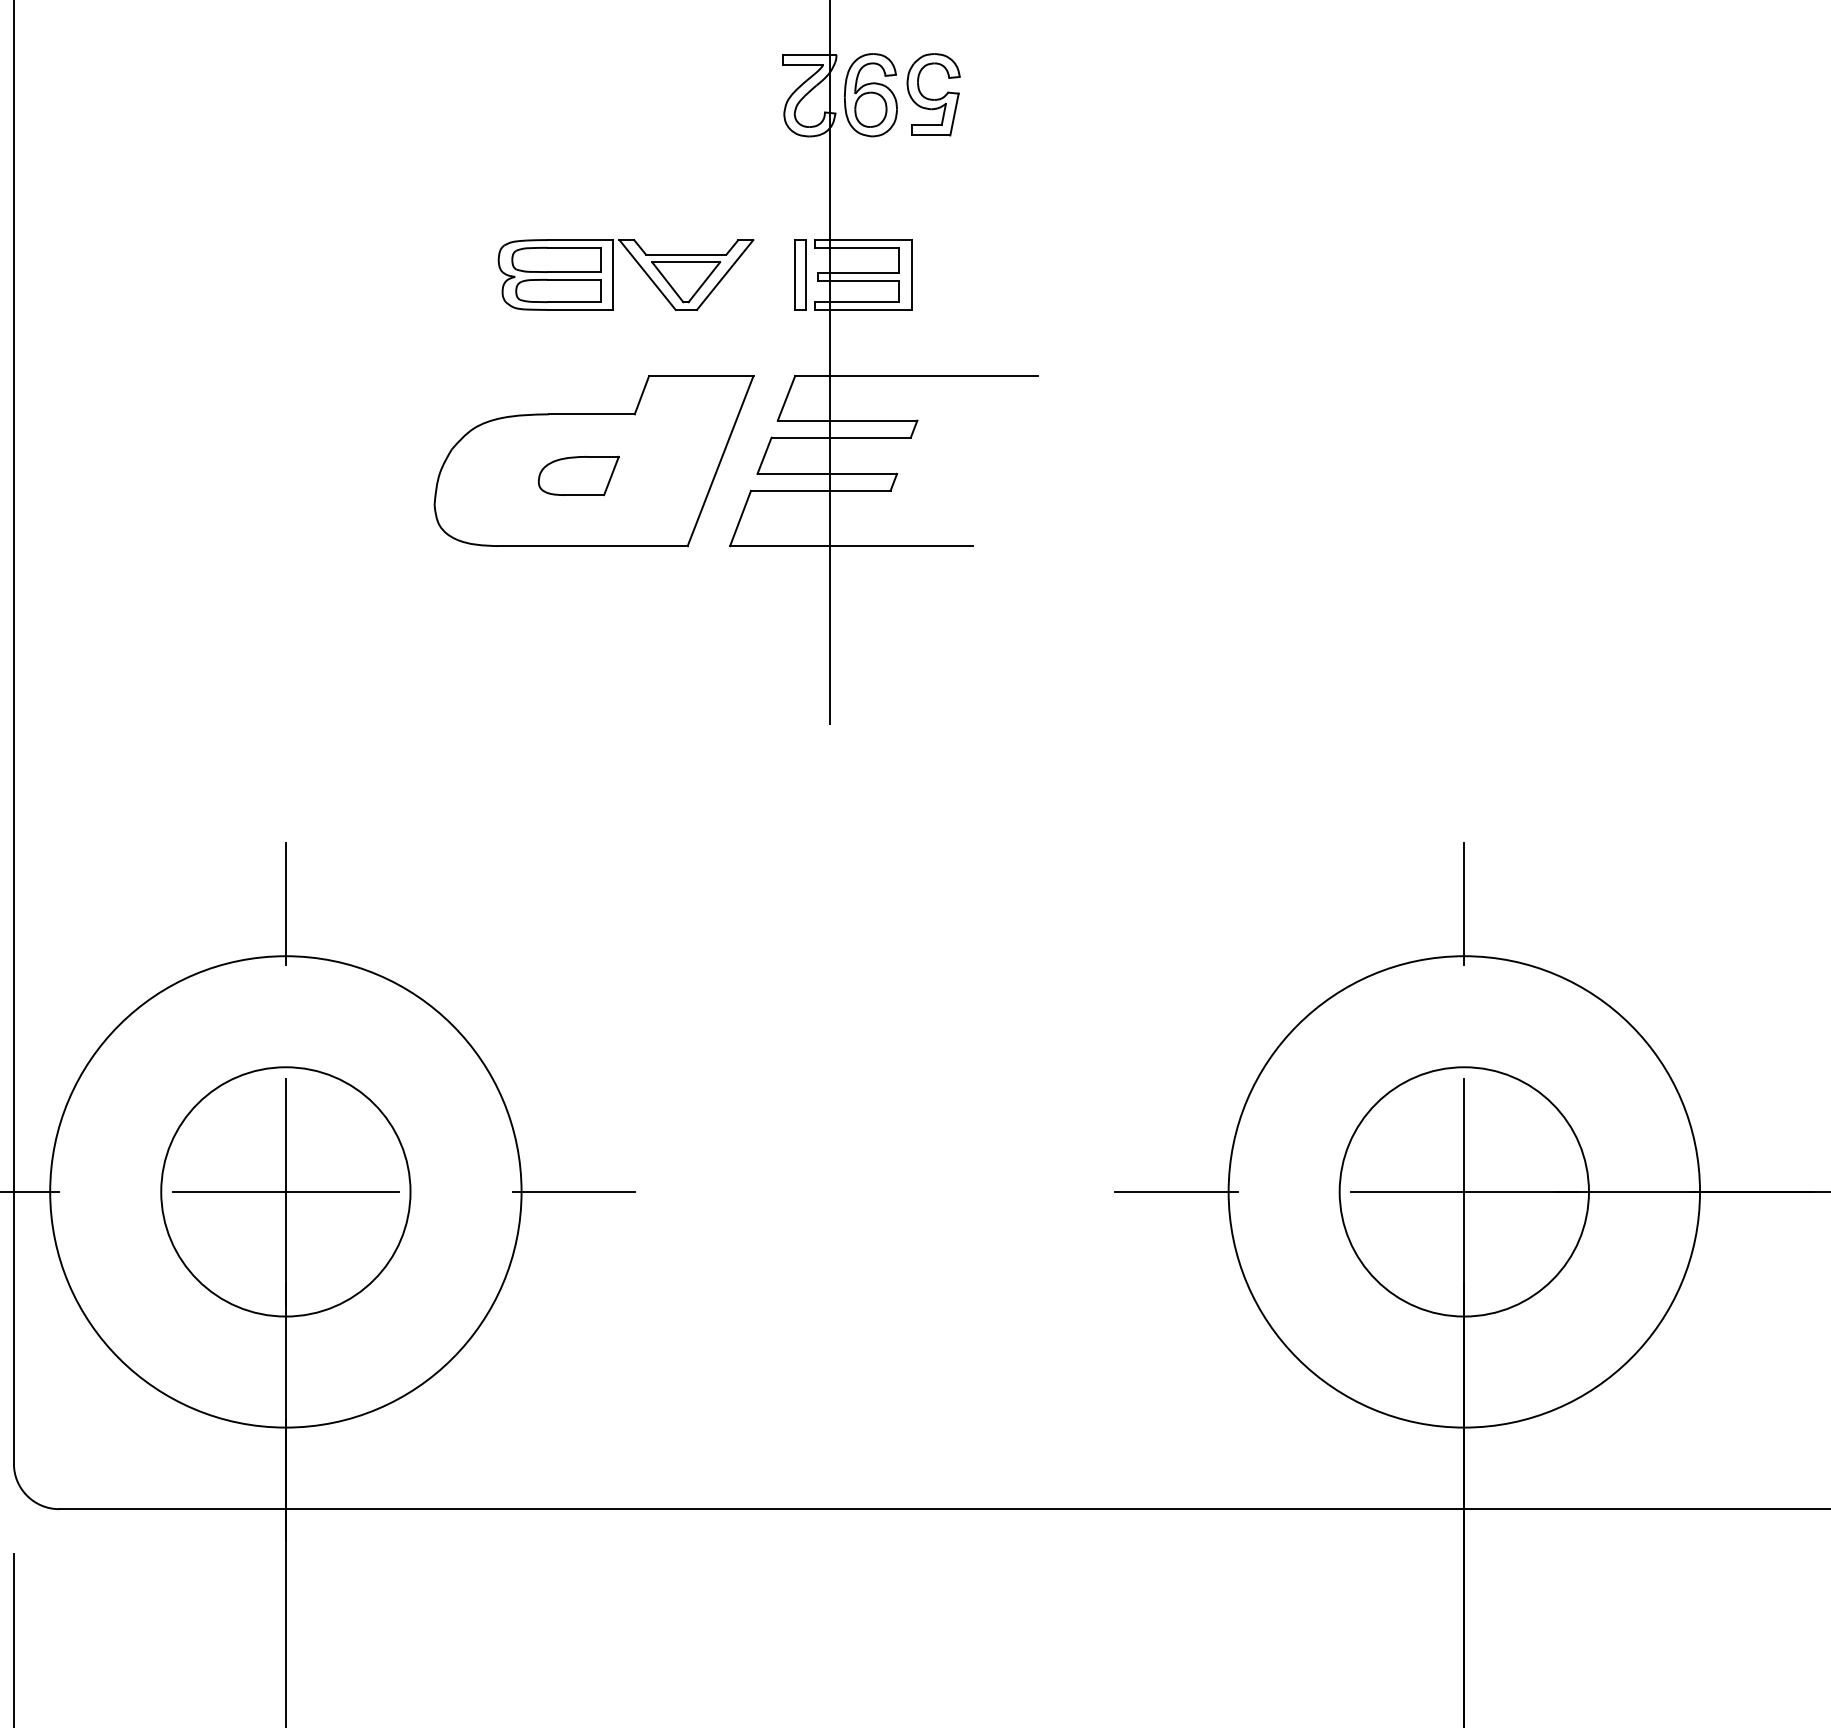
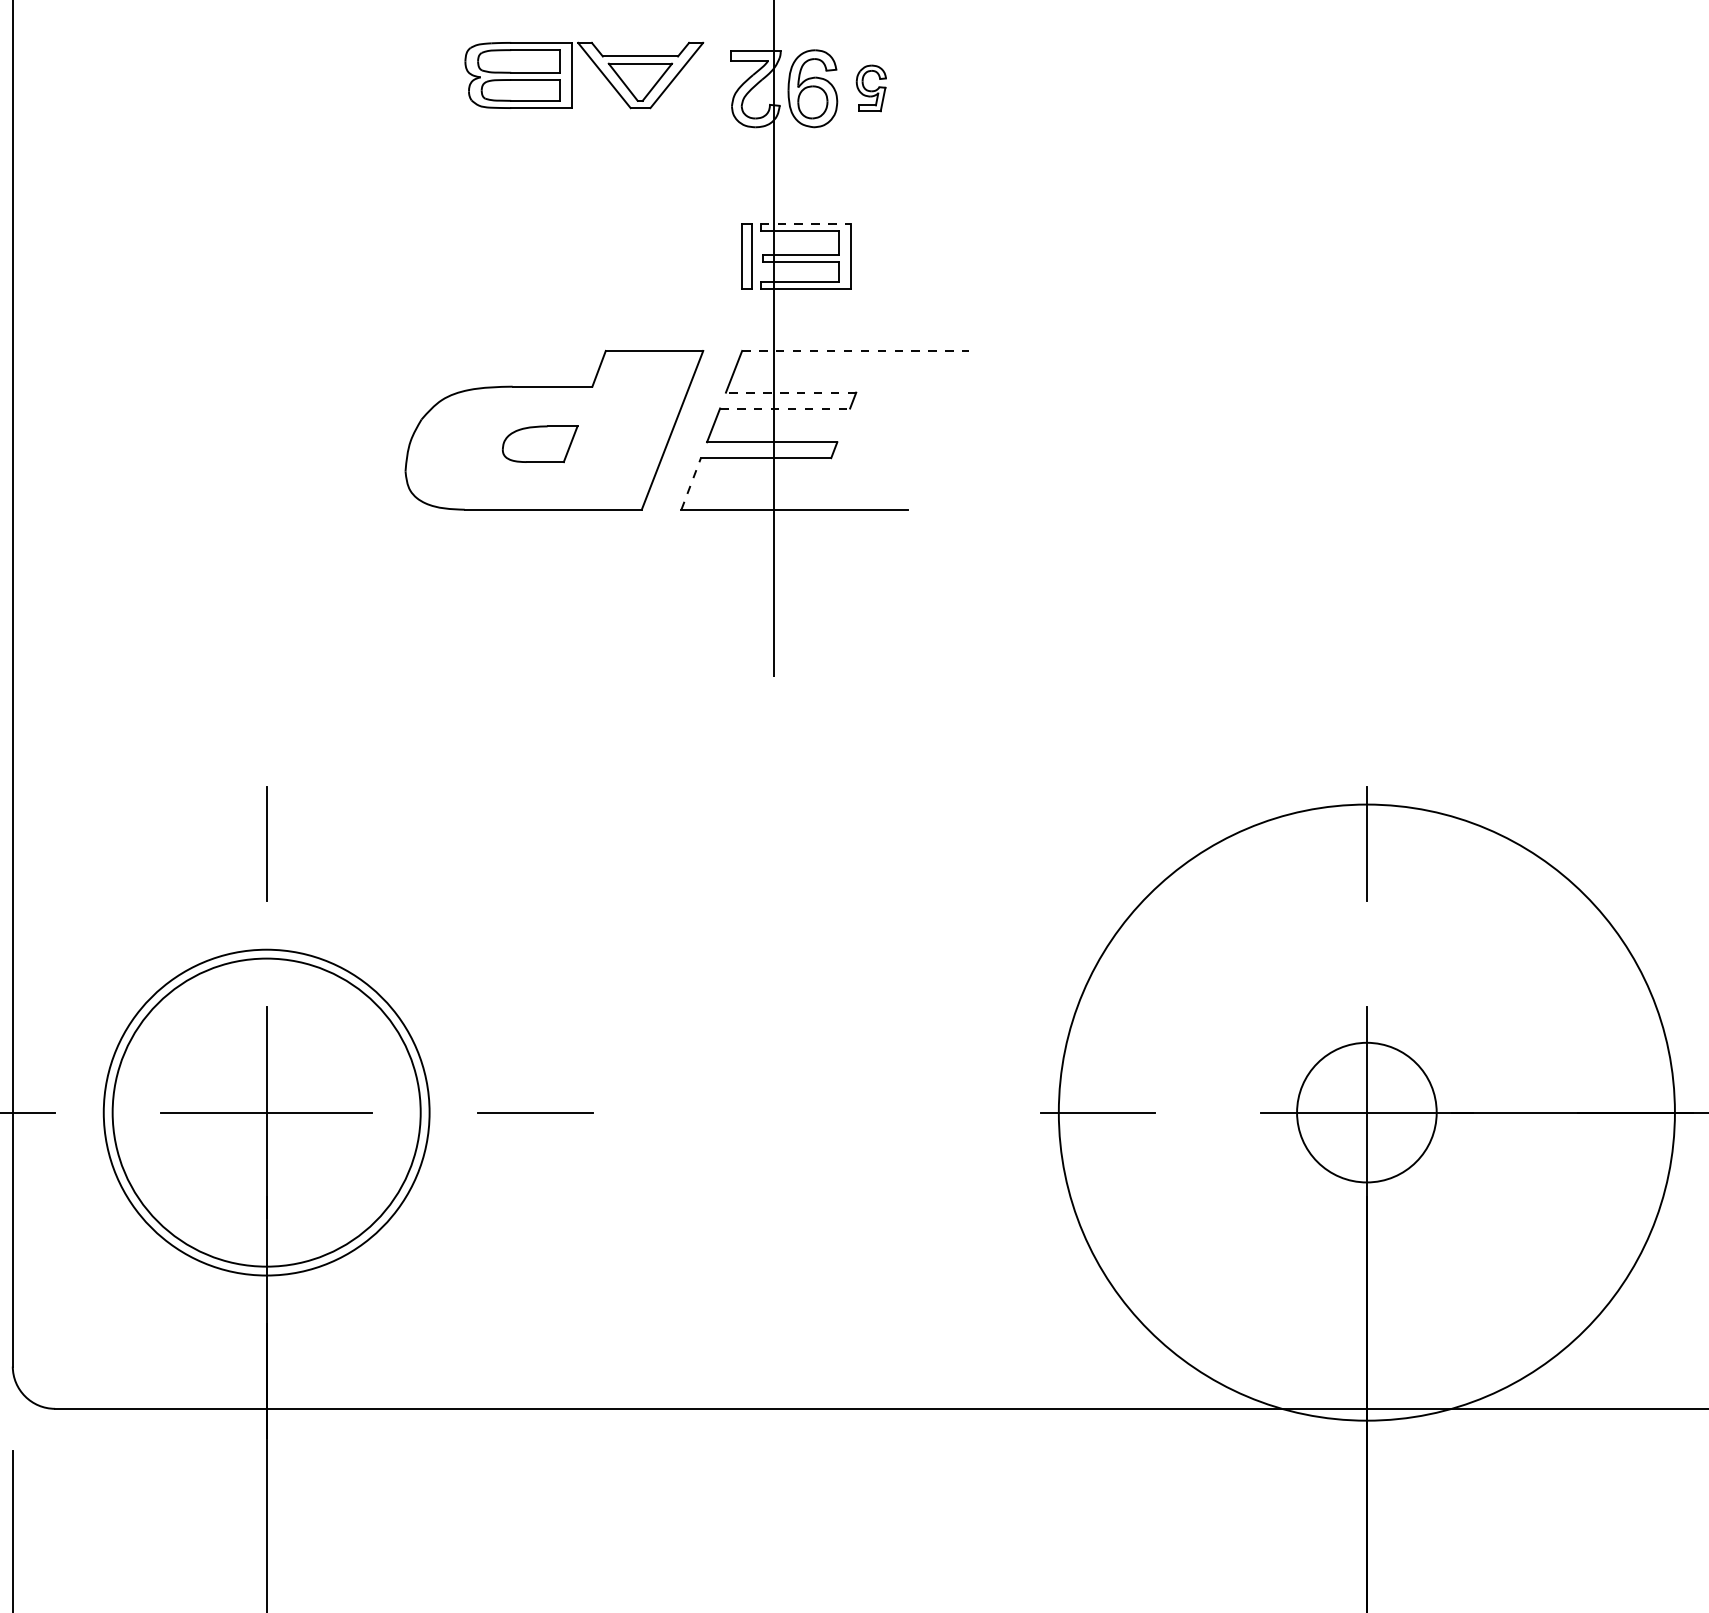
part: (933, 94) -> (871, 88), size x0.6
line: (863, 240) -> (805, 224), solid -> dashed
part: (613, 274) -> (572, 75), moved
line: (916, 376) -> (855, 351), solid -> dashed
line: (847, 420) -> (791, 392), solid -> dashed
line: (841, 437) -> (785, 408), solid -> dashed
line: (740, 518) -> (691, 483), solid -> dashed
circle: (285, 1191) -> (266, 1112), size x0.7
circle: (285, 1191) -> (266, 1112), size x1.4
circle: (1463, 1191) -> (1366, 1112), size x0.6
circle: (1464, 1191) -> (1367, 1112), size x1.4

